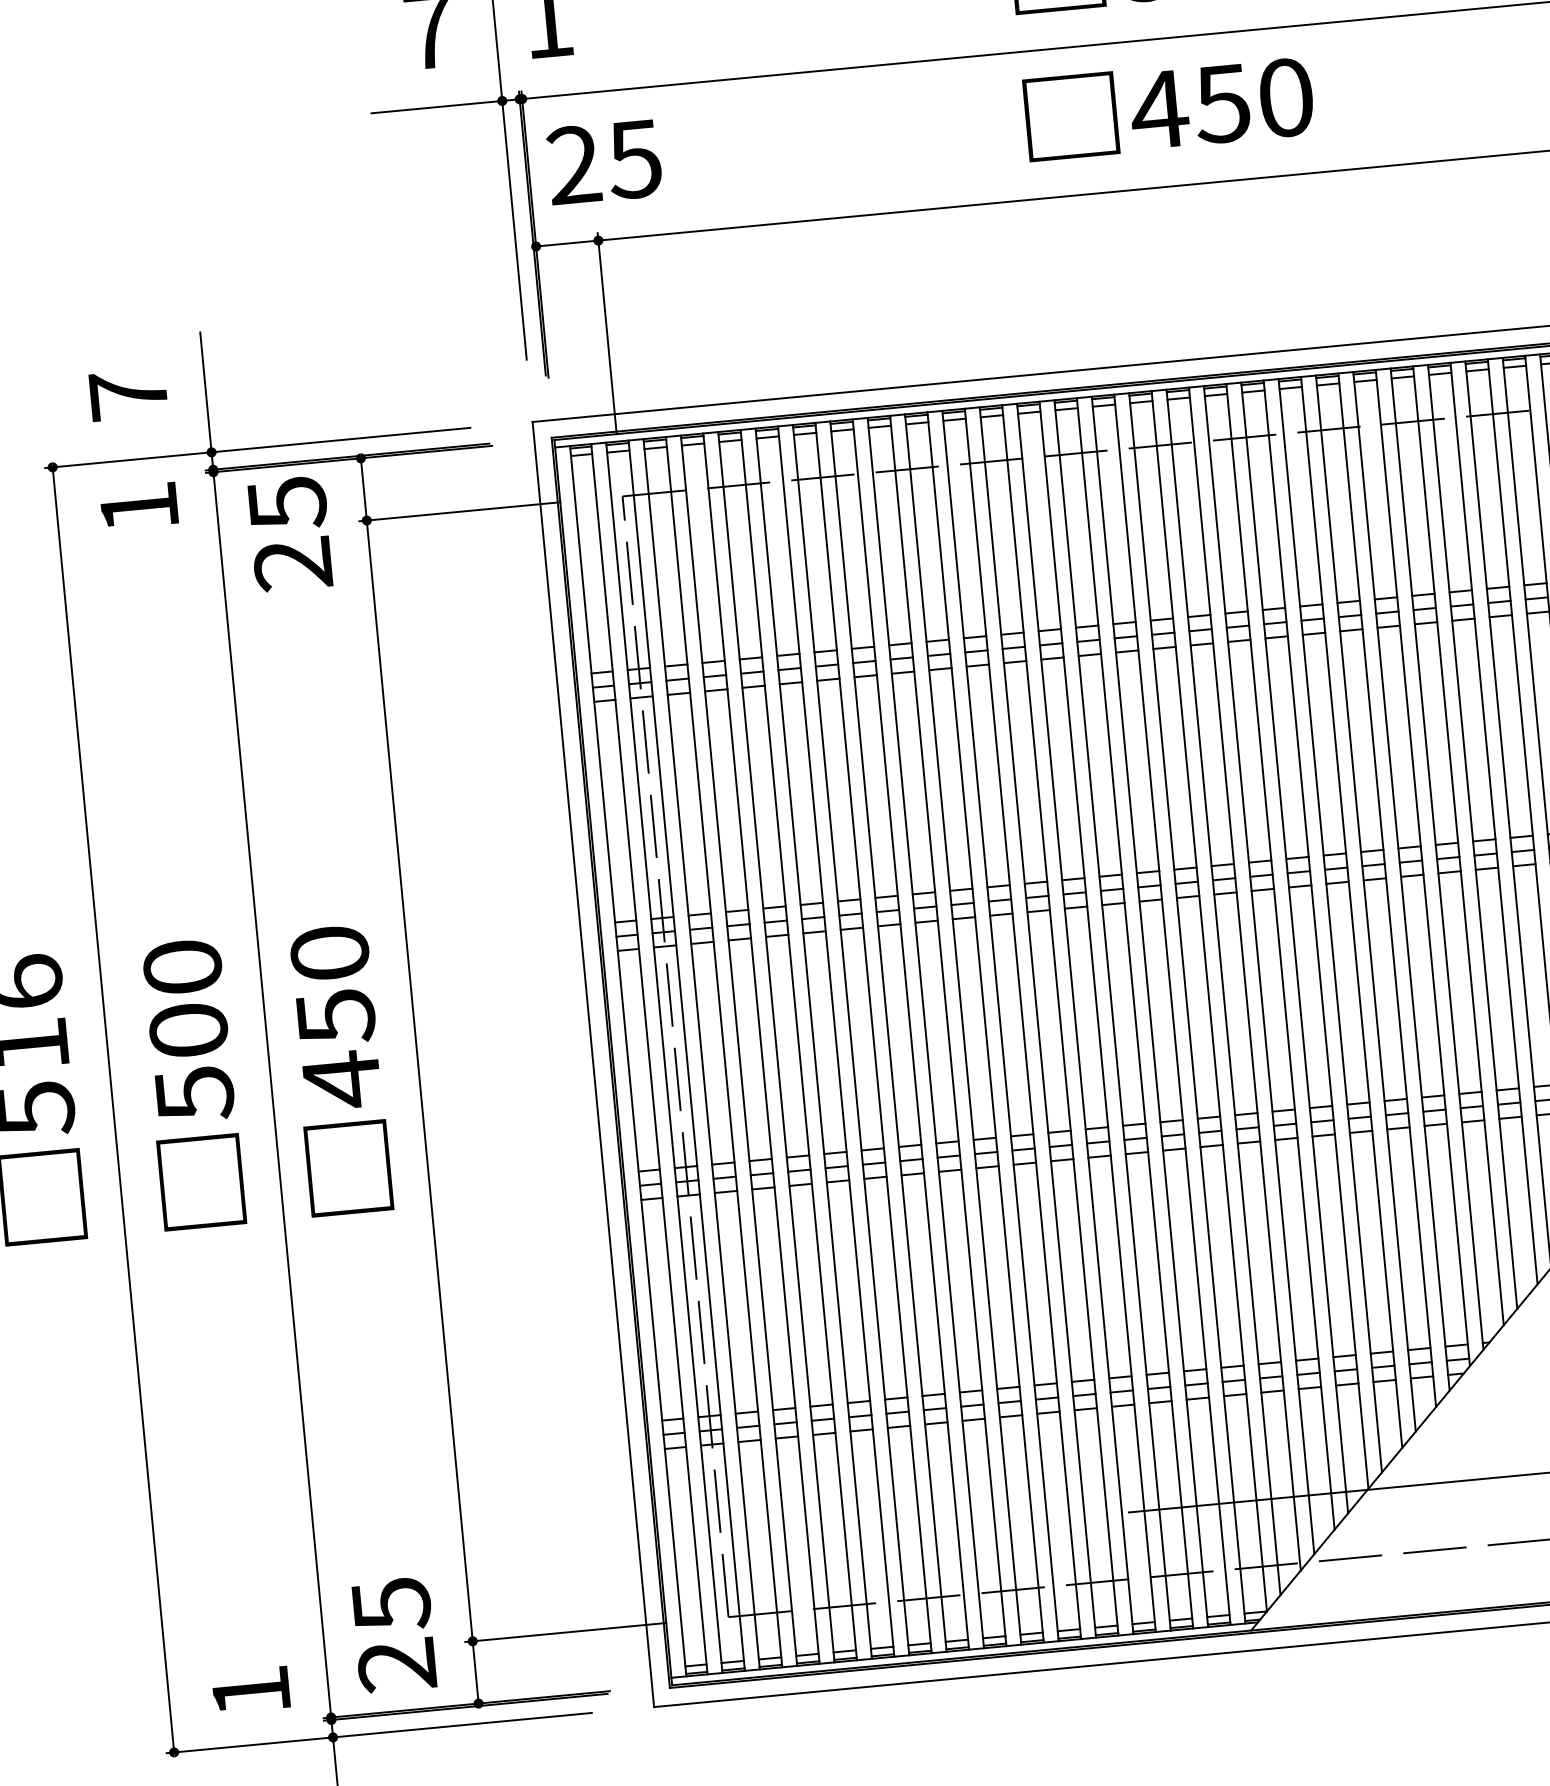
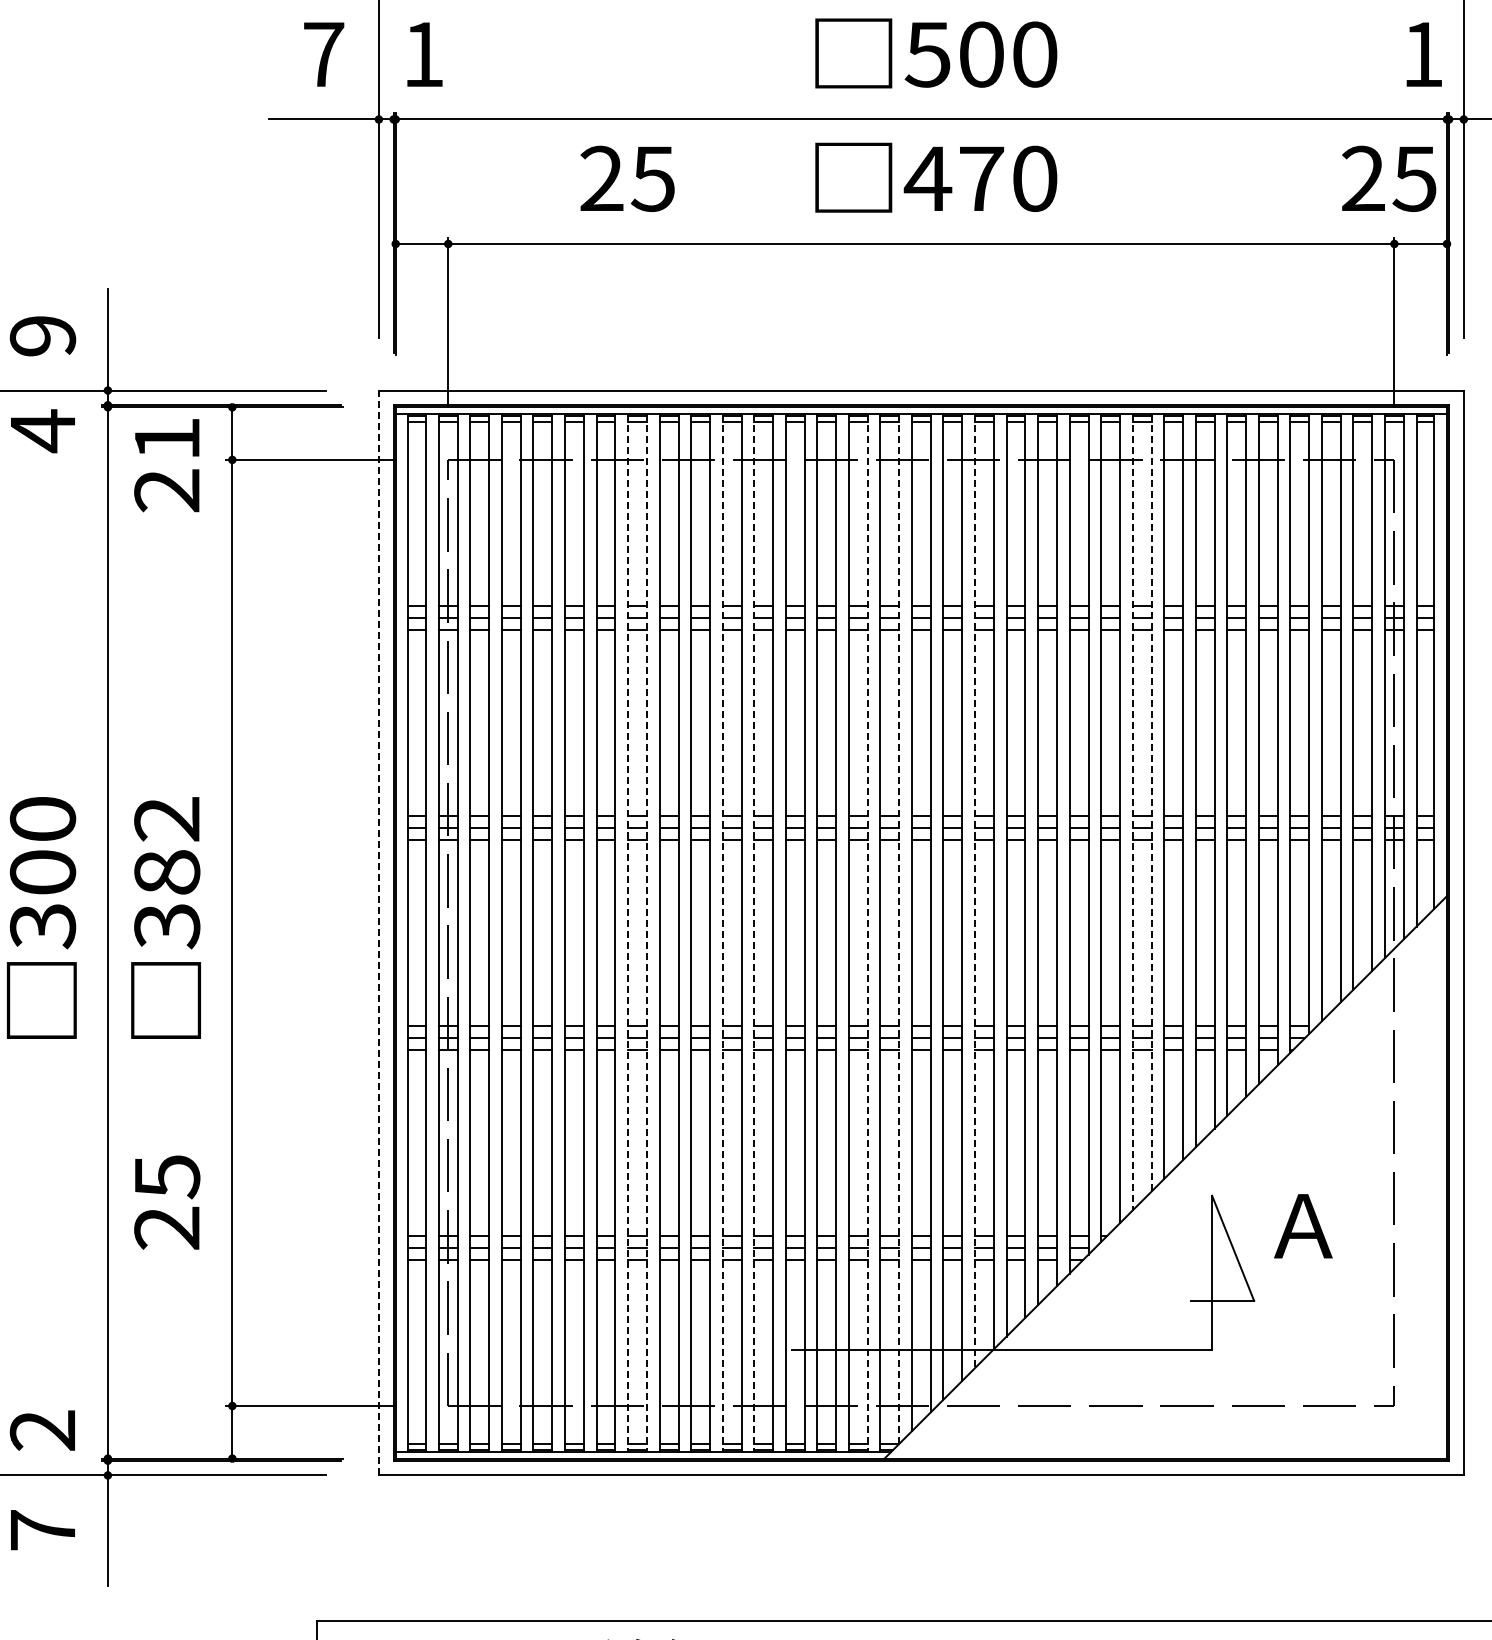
text: (1222, 103) -> (981, 178), 450 -> 470
text: (604, 161) -> (627, 178), moved
text: (127, 394) -> (42, 335), 7 -> 9
text: (287, 503) -> (167, 439), 25 -> 21
text: (138, 508) -> (42, 431), 1 -> 4
line: (1493, 823) -> (1151, 802), solid -> dashed
line: (1472, 837) -> (1132, 812), solid -> dashed
line: (1294, 948) -> (974, 891), solid -> dashed
line: (1209, 1002) -> (899, 929), solid -> dashed
line: (1172, 1010) -> (867, 933), solid -> dashed
text: (336, 1017) -> (167, 873), 450 -> 382
line: (1038, 1023) -> (754, 933), solid -> dashed
line: (1000, 1026) -> (722, 933), solid -> dashed
line: (910, 1035) -> (646, 933), solid -> dashed
line: (889, 1037) -> (628, 933), solid -> dashed
line: (592, 1064) -> (378, 932), solid -> dashed
text: (194, 1094) -> (42, 926), 500 -> 300
text: (394, 1634) -> (167, 1202), moved
text: (249, 1691) -> (41, 1430), 1 -> 2

